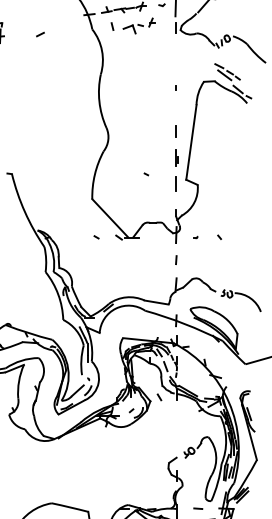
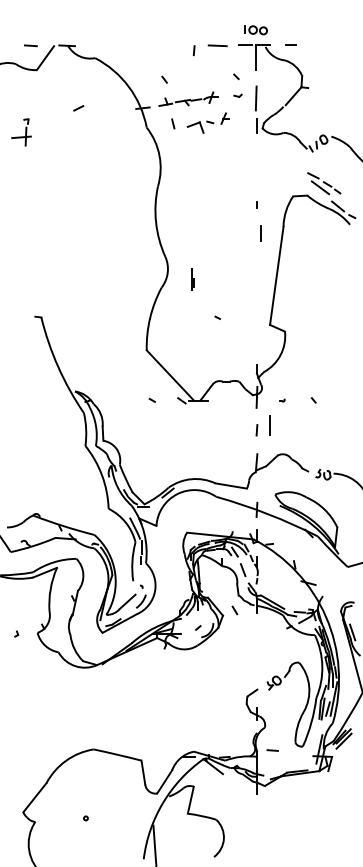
line: (40, 34) -> (78, 108), moved
line: (175, 131) -> (260, 233), moved
line: (176, 157) -> (192, 279), moved
line: (175, 184) -> (269, 425), moved
line: (198, 508) -> (272, 750), moved

